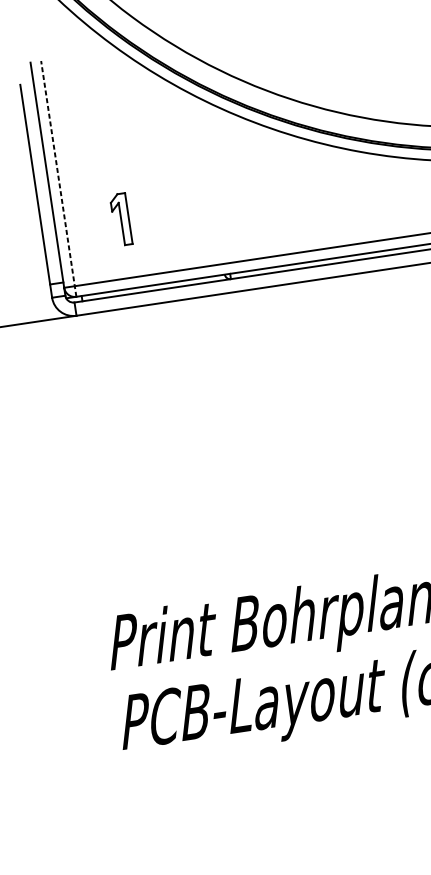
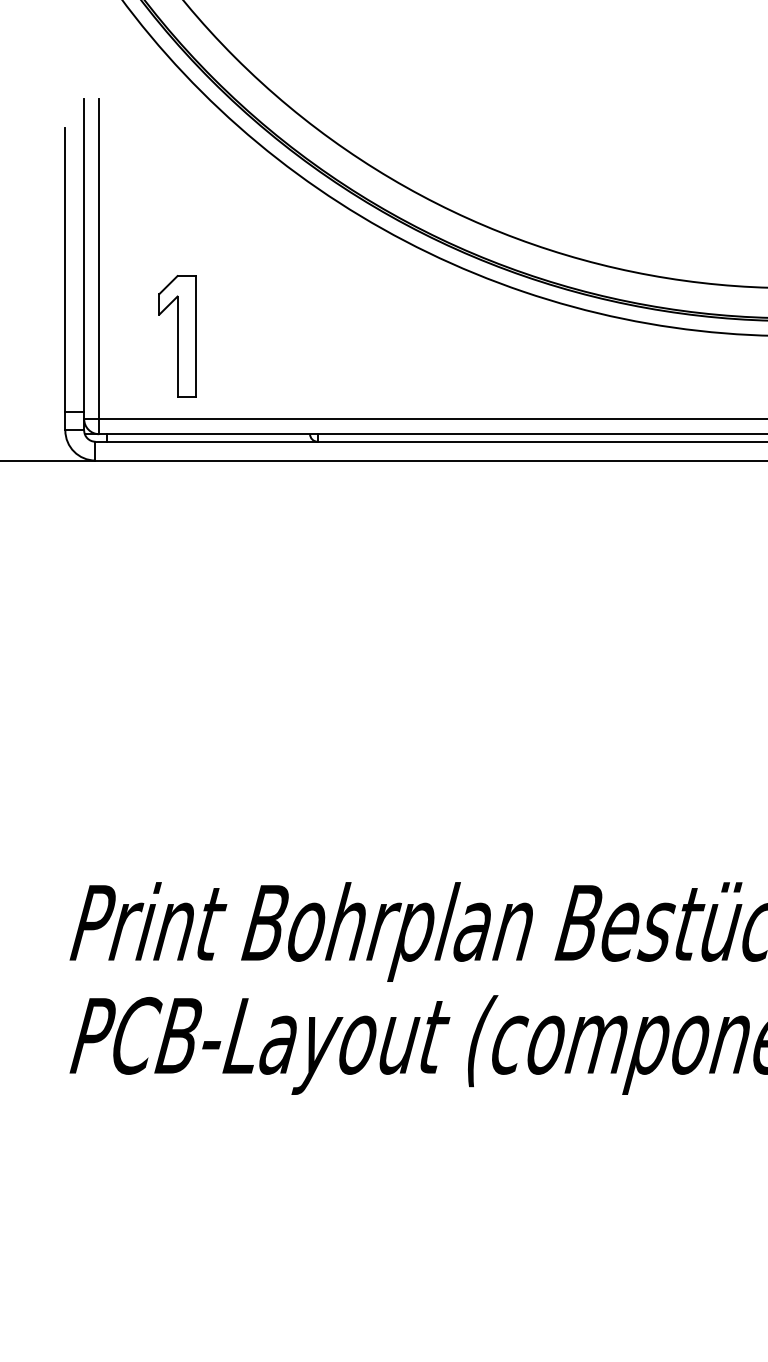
line: (58, 178) -> (99, 266), dashed -> solid
part: (121, 219) -> (177, 336), size x1.67

